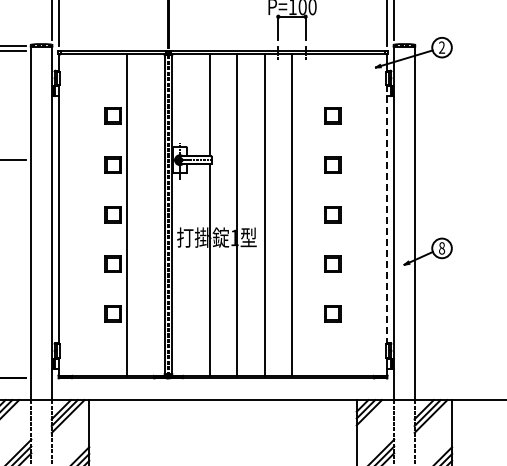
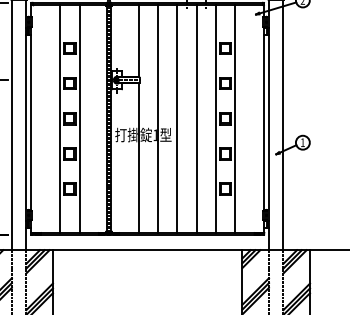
line: (99, 214) -> (60, 118), added
line: (319, 214) -> (216, 118), added
line: (346, 214) -> (235, 118), added
line: (387, 215) -> (264, 119), dashed -> solid
text: (442, 248) -> (303, 142), 8 -> 1

